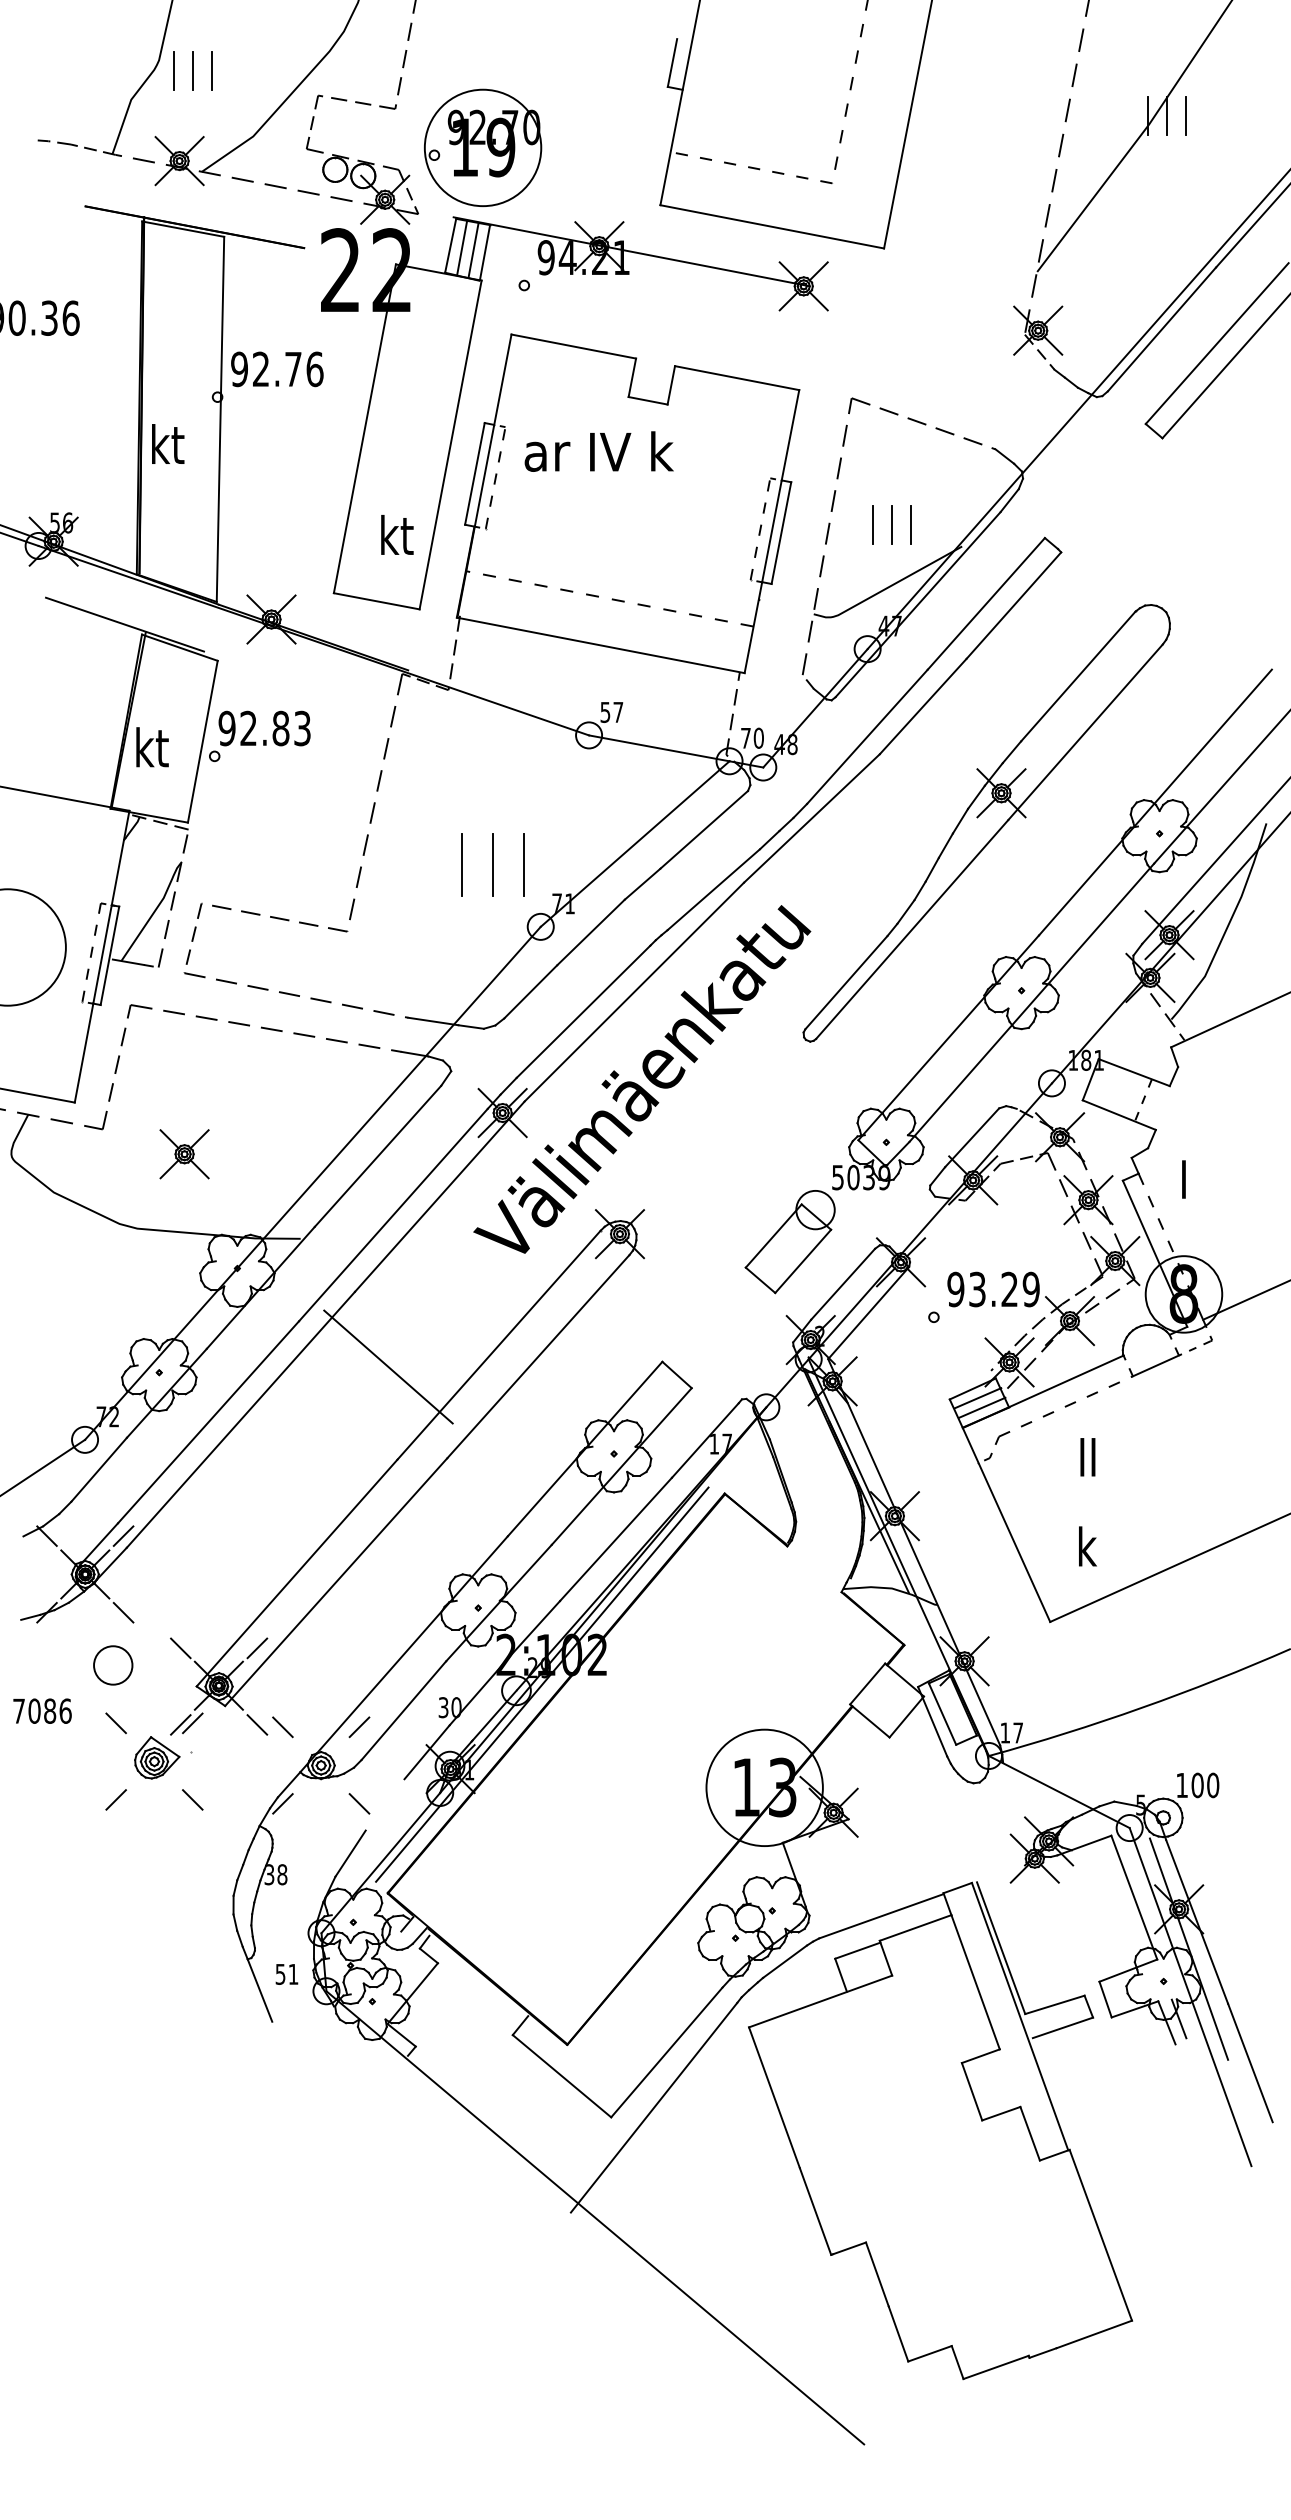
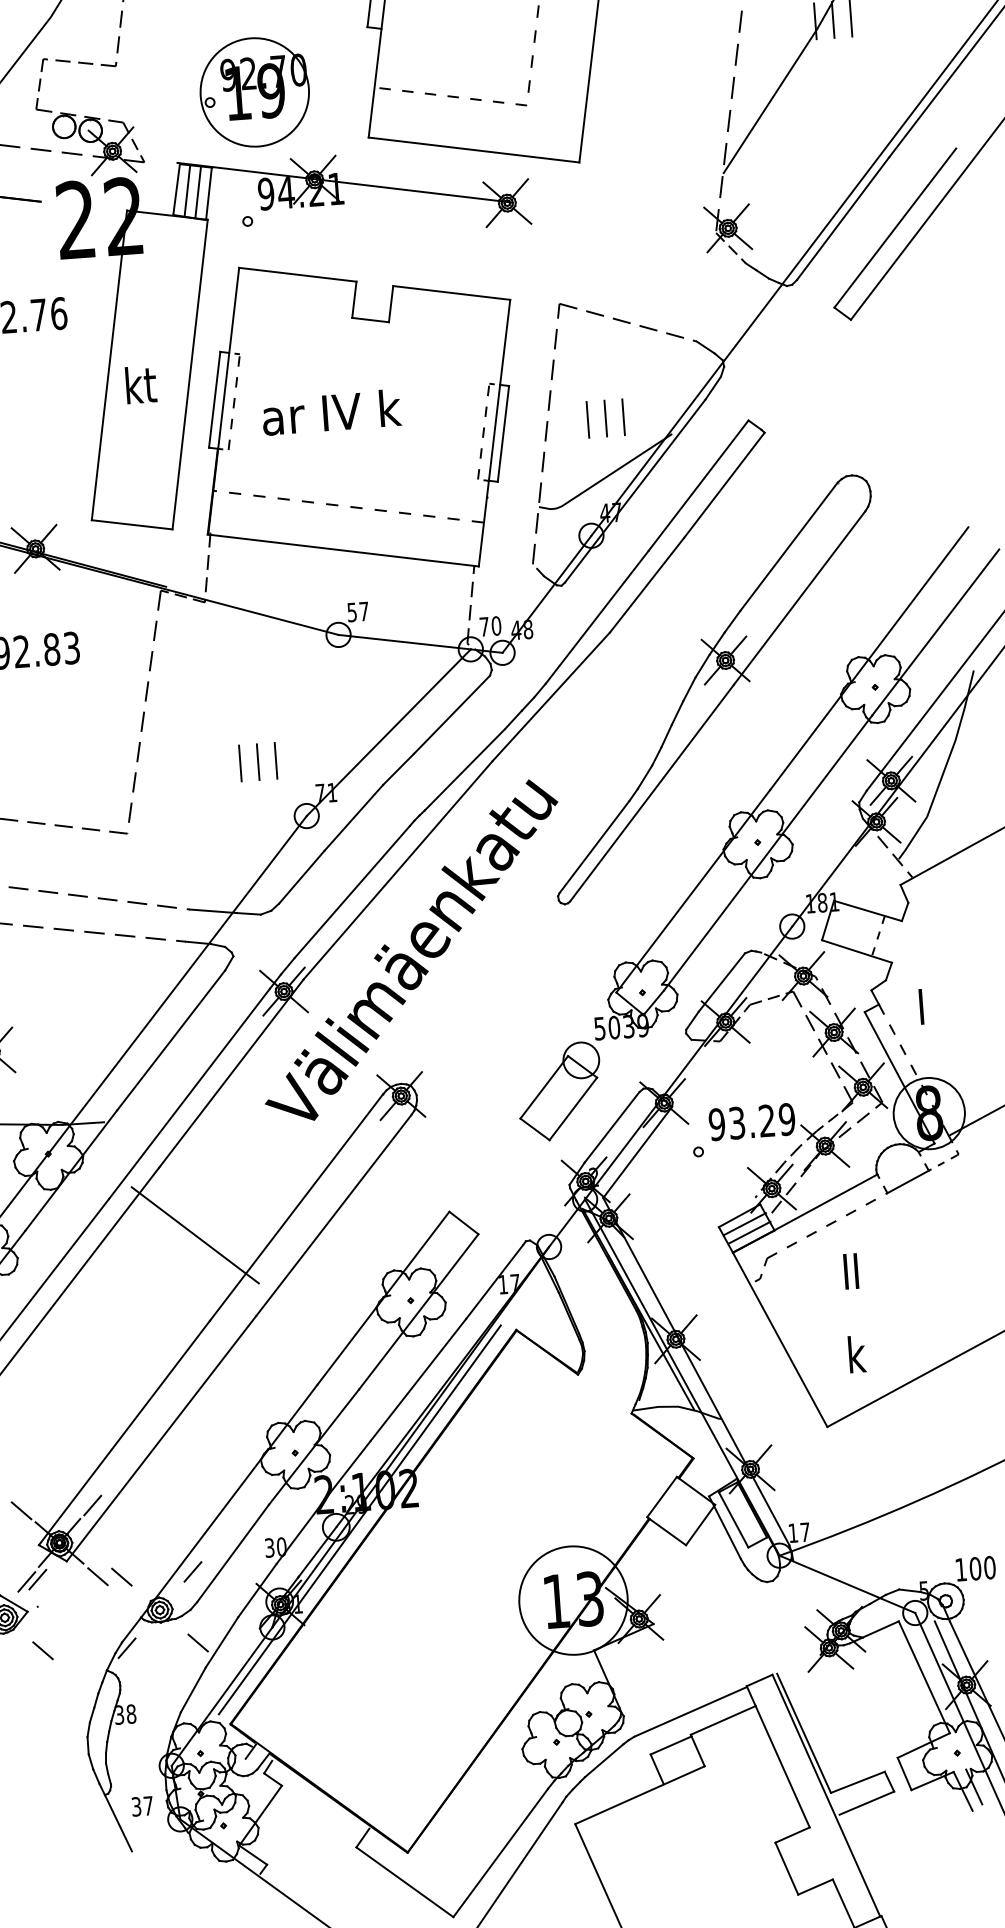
part: (483, 147) -> (255, 91), moved
text: (598, 451) -> (331, 412), moved
text: (397, 534) -> (141, 384), moved
part: (492, 865) -> (257, 762), size x0.62
line: (384, 1804) -> (221, 1641), added
text: (287, 1973) -> (142, 1805), 51 -> 37

